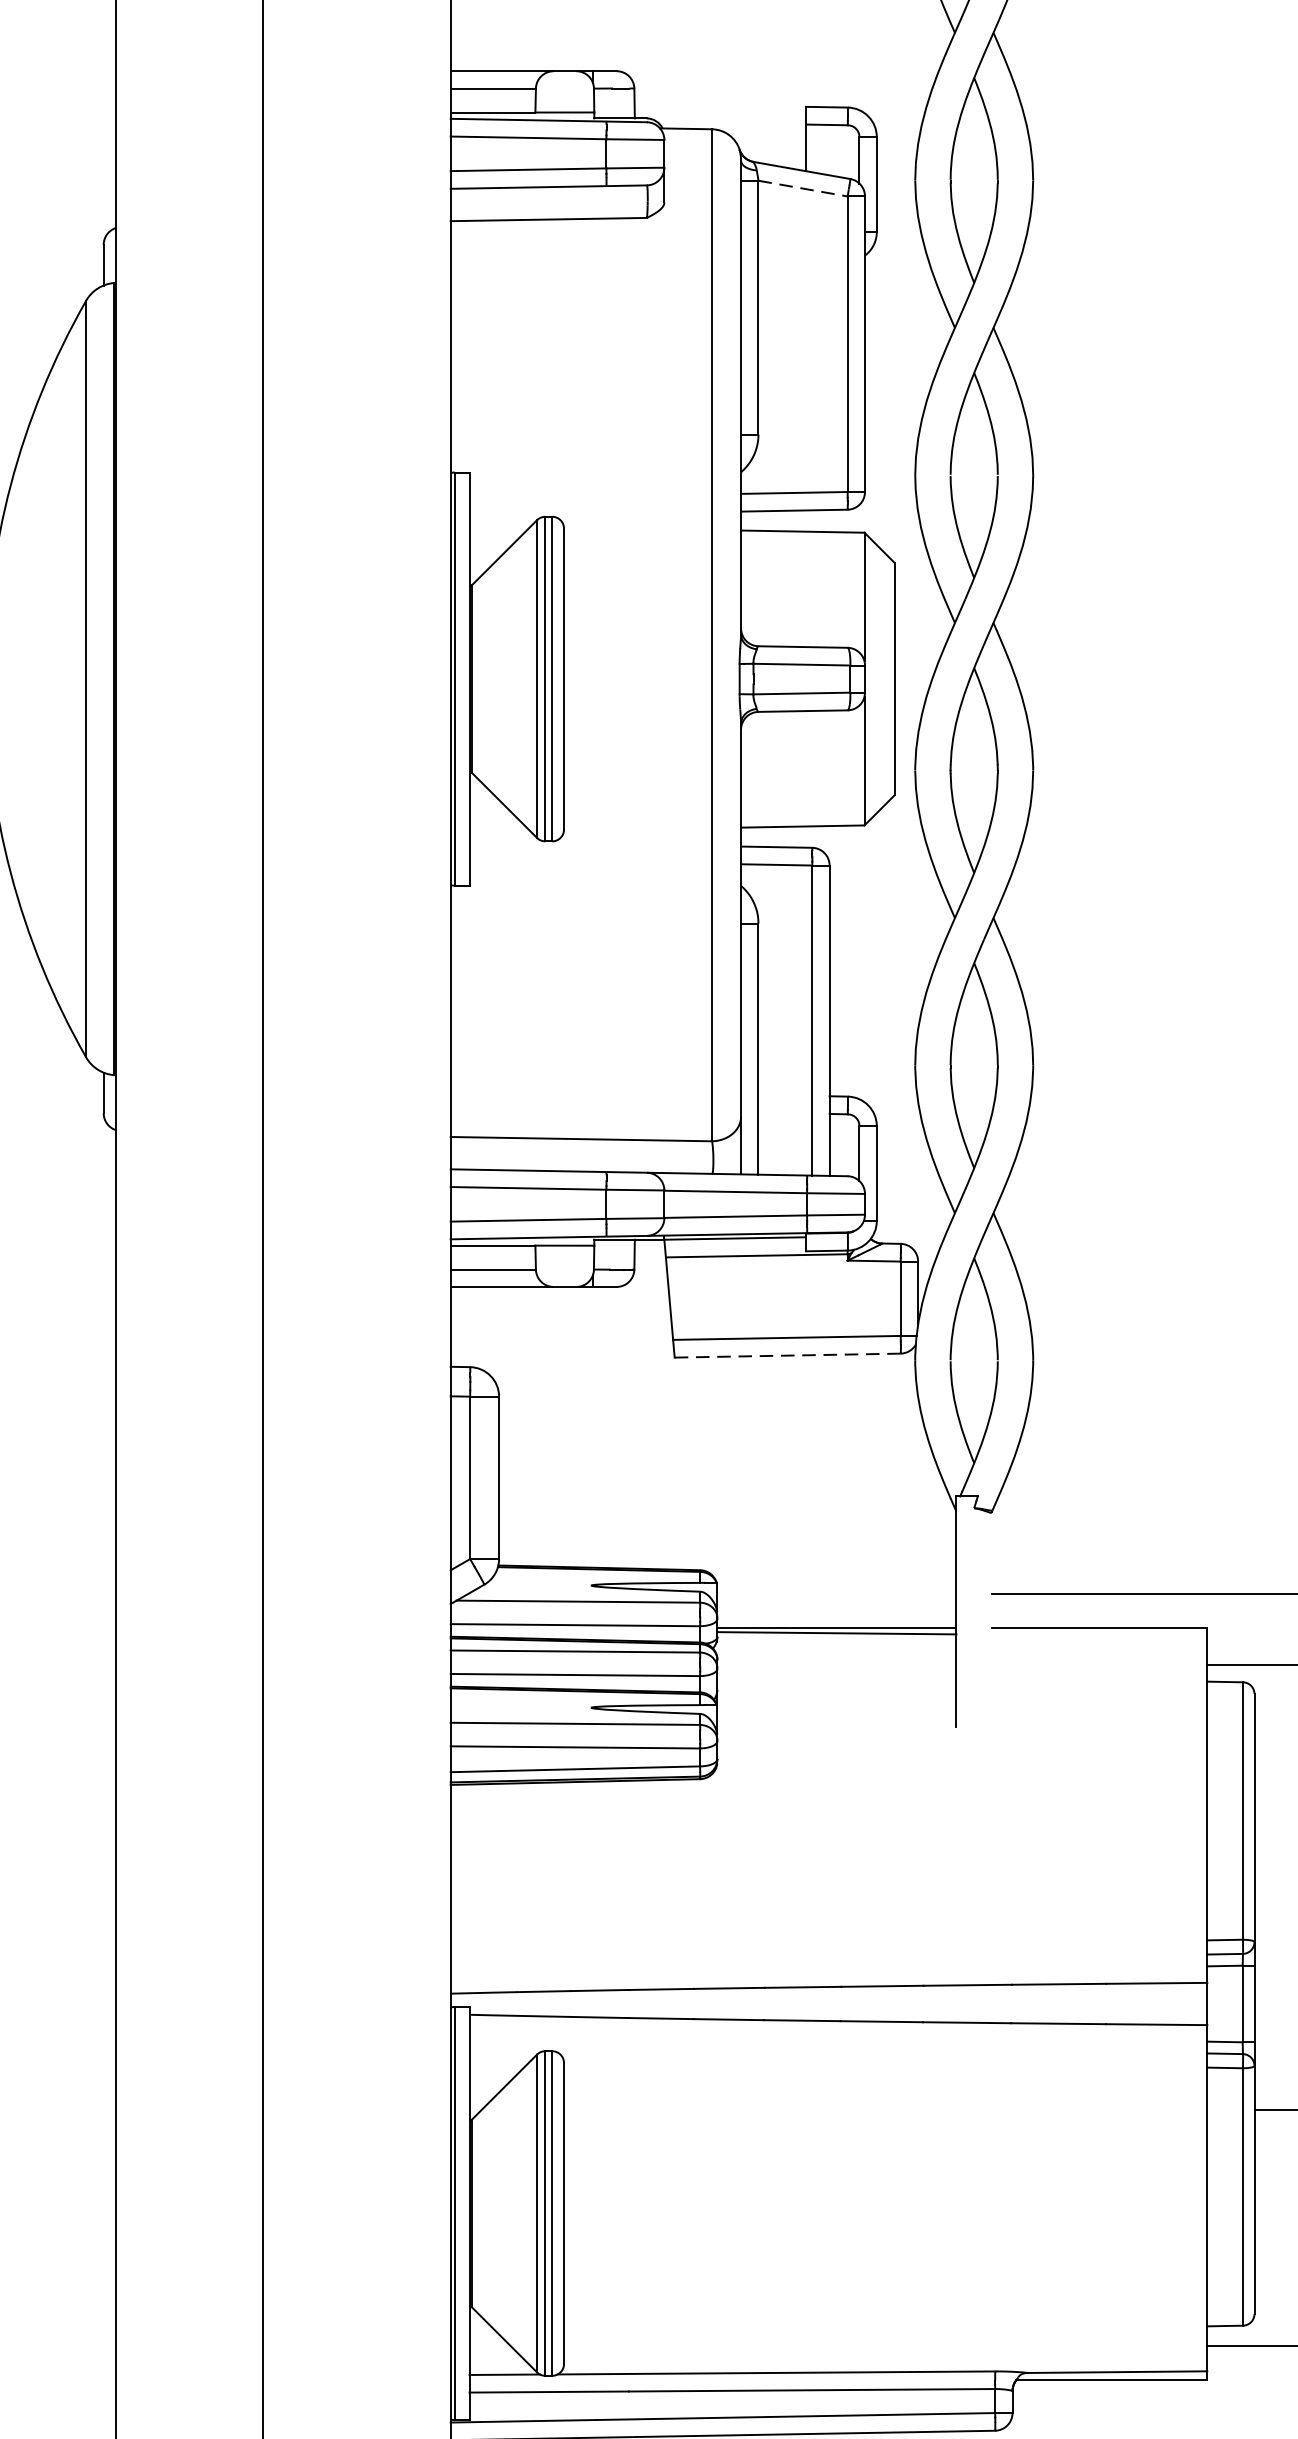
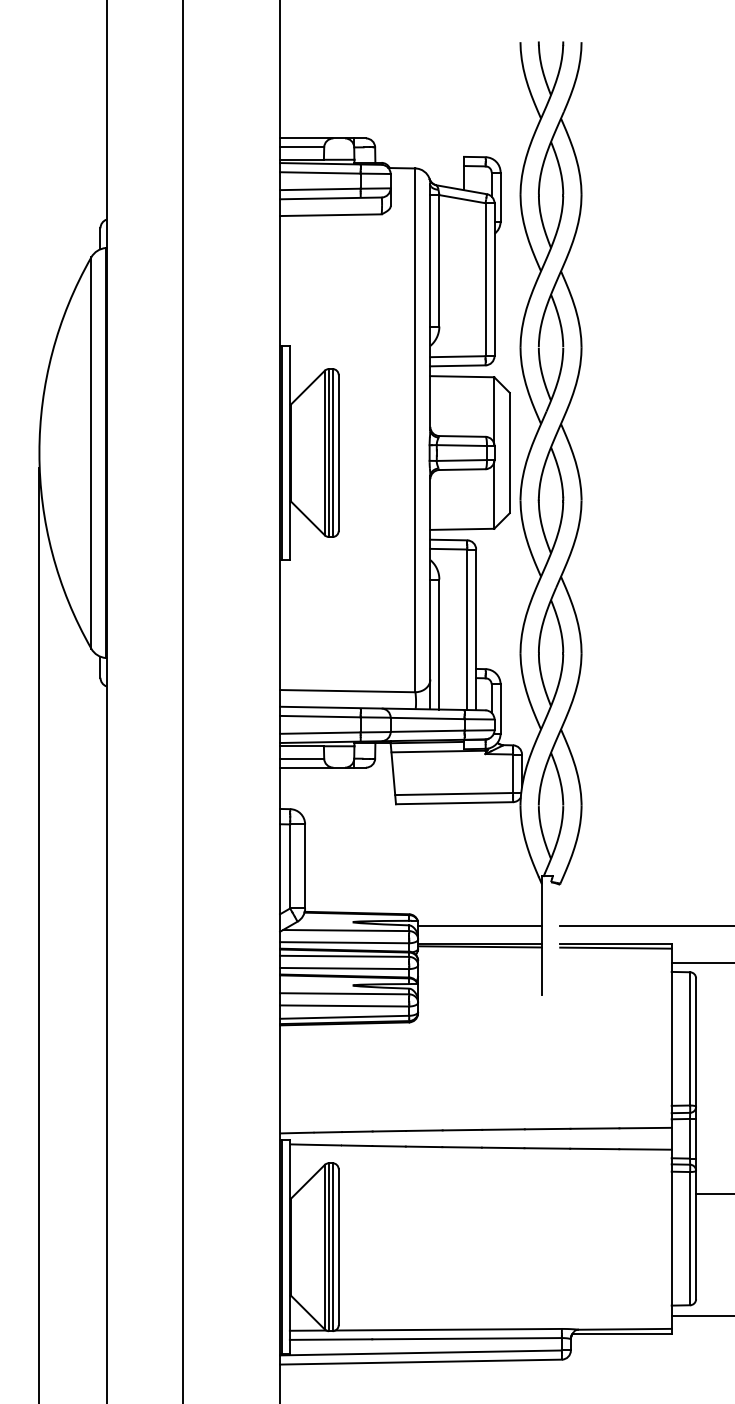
line: (803, 189) -> (462, 199), dashed -> solid
line: (787, 1356) -> (454, 803), dashed -> solid
line: (835, 1593) -> (479, 926), added
line: (1098, 1634) -> (615, 947), added

